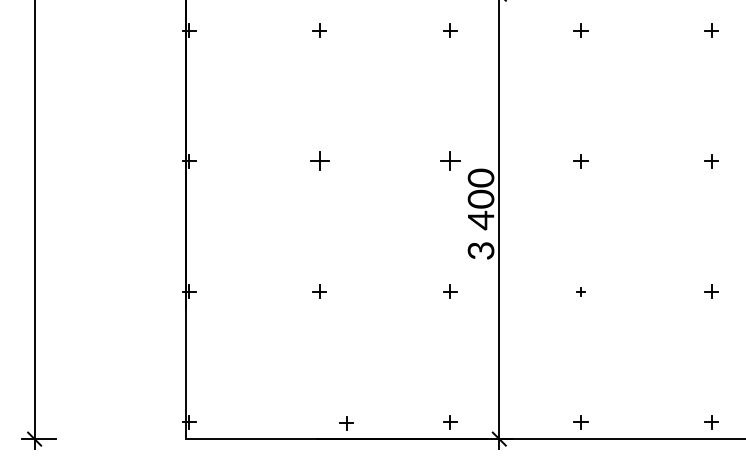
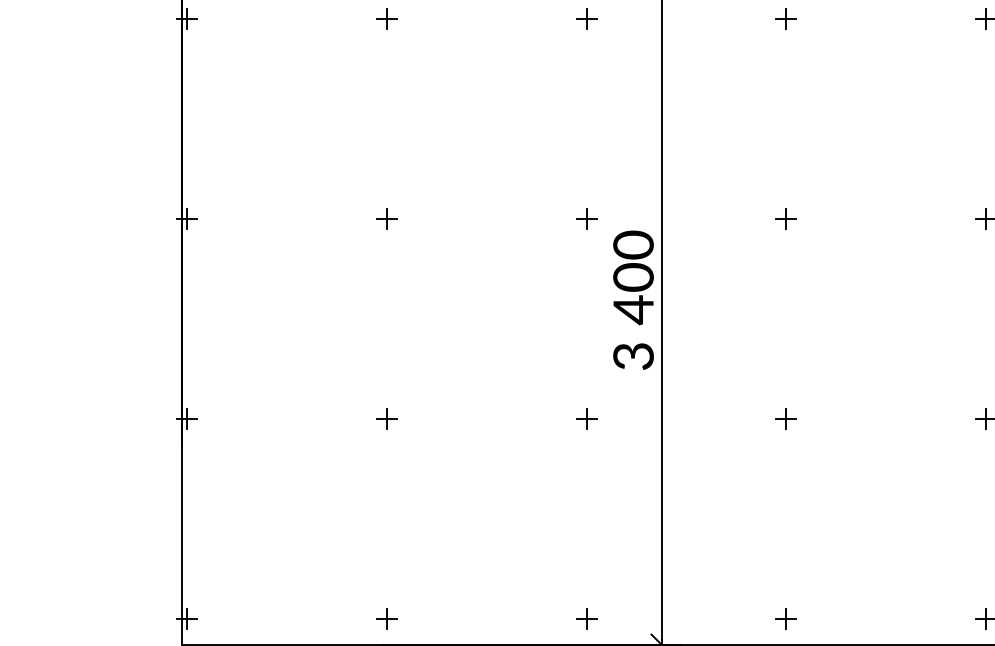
part: (319, 161) -> (386, 219), size x0.71
part: (450, 161) -> (586, 219), size x0.71
part: (580, 291) -> (785, 418), size x1.67
part: (346, 423) -> (386, 619), moved

